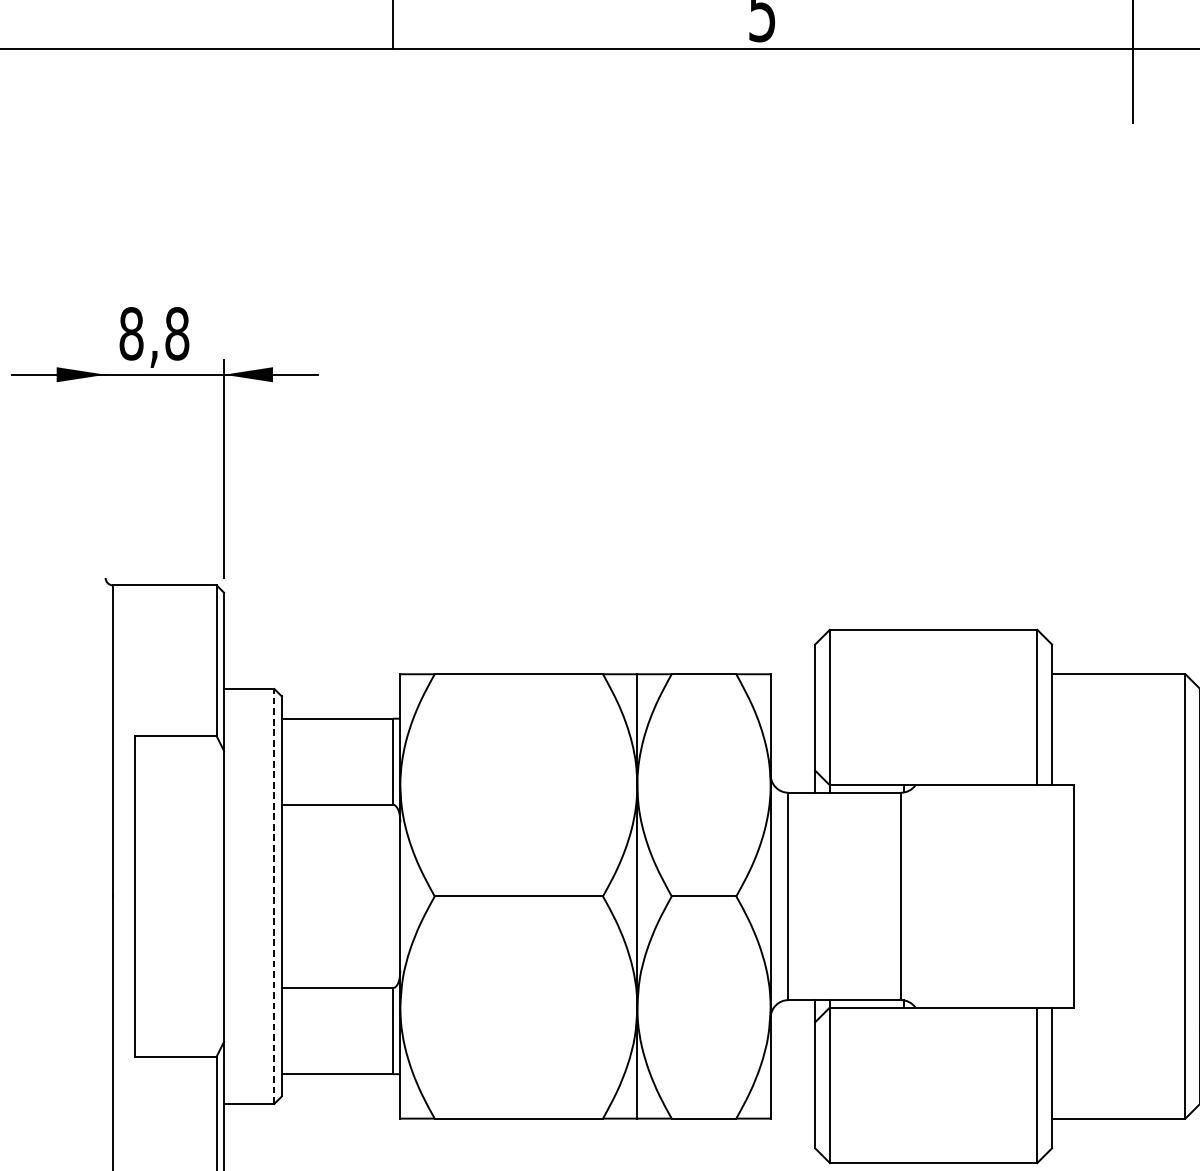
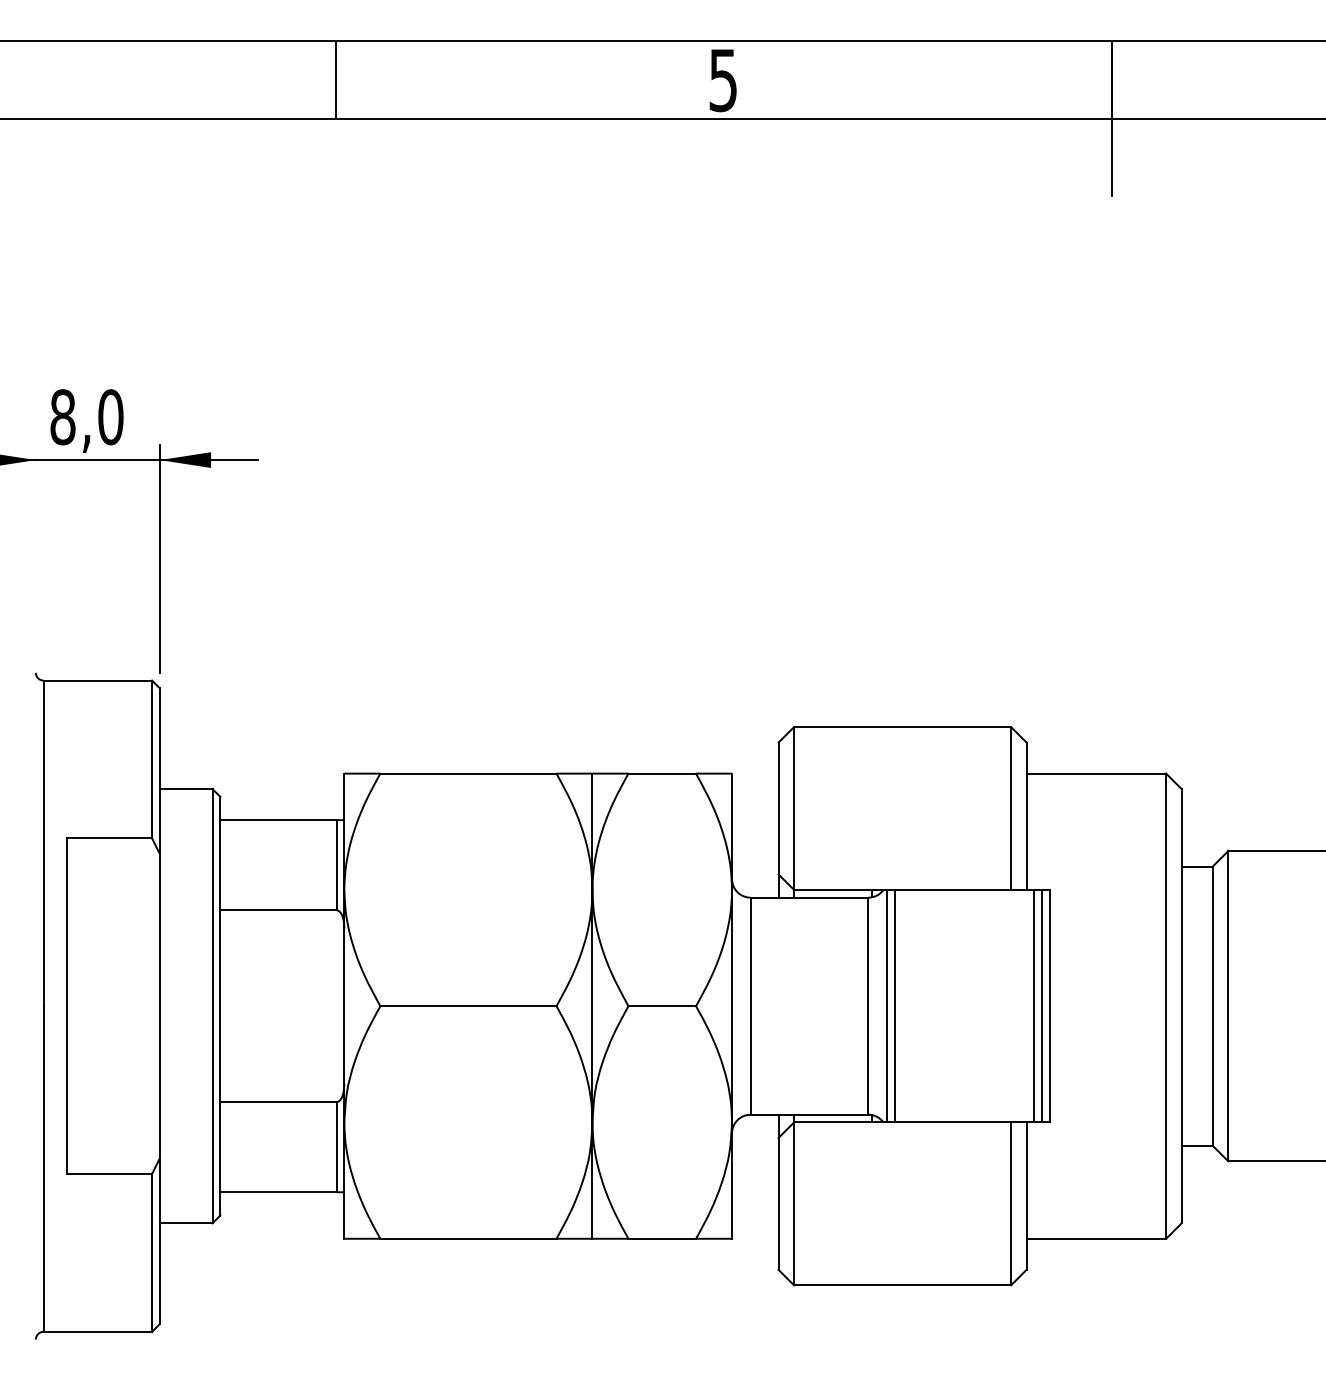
text: (176, 334) -> (110, 417), 8,8 -> 8,0
line: (274, 895) -> (212, 1005), dashed -> solid
line: (919, 895) -> (887, 1005), added
line: (925, 895) -> (894, 1005), added
line: (1059, 895) -> (1034, 1005), added
line: (1067, 895) -> (1042, 1005), added

